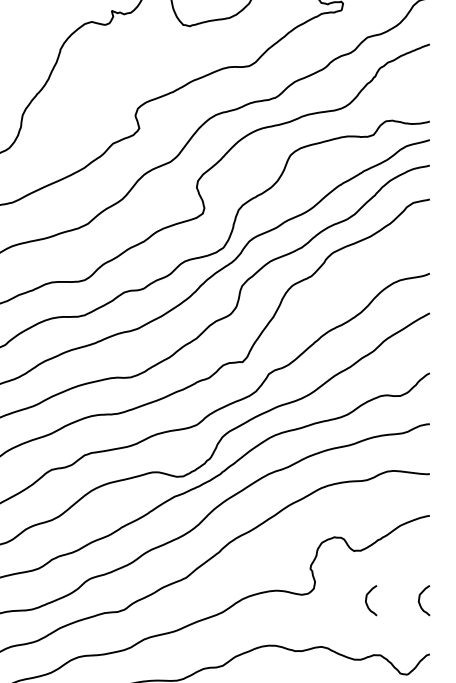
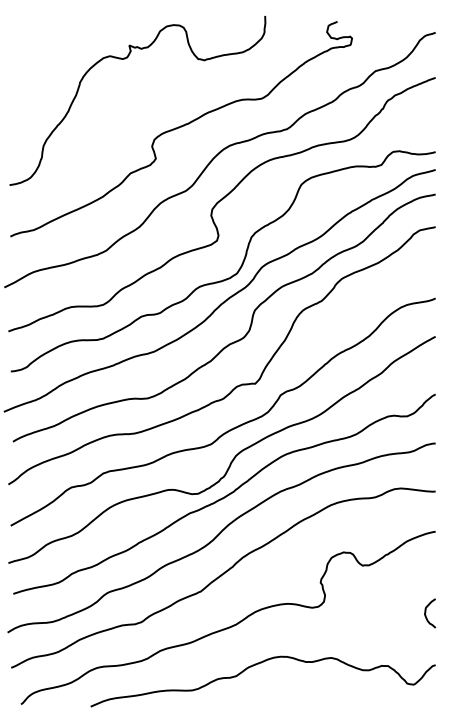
curve: (367, 599) -> (375, 612), removed

